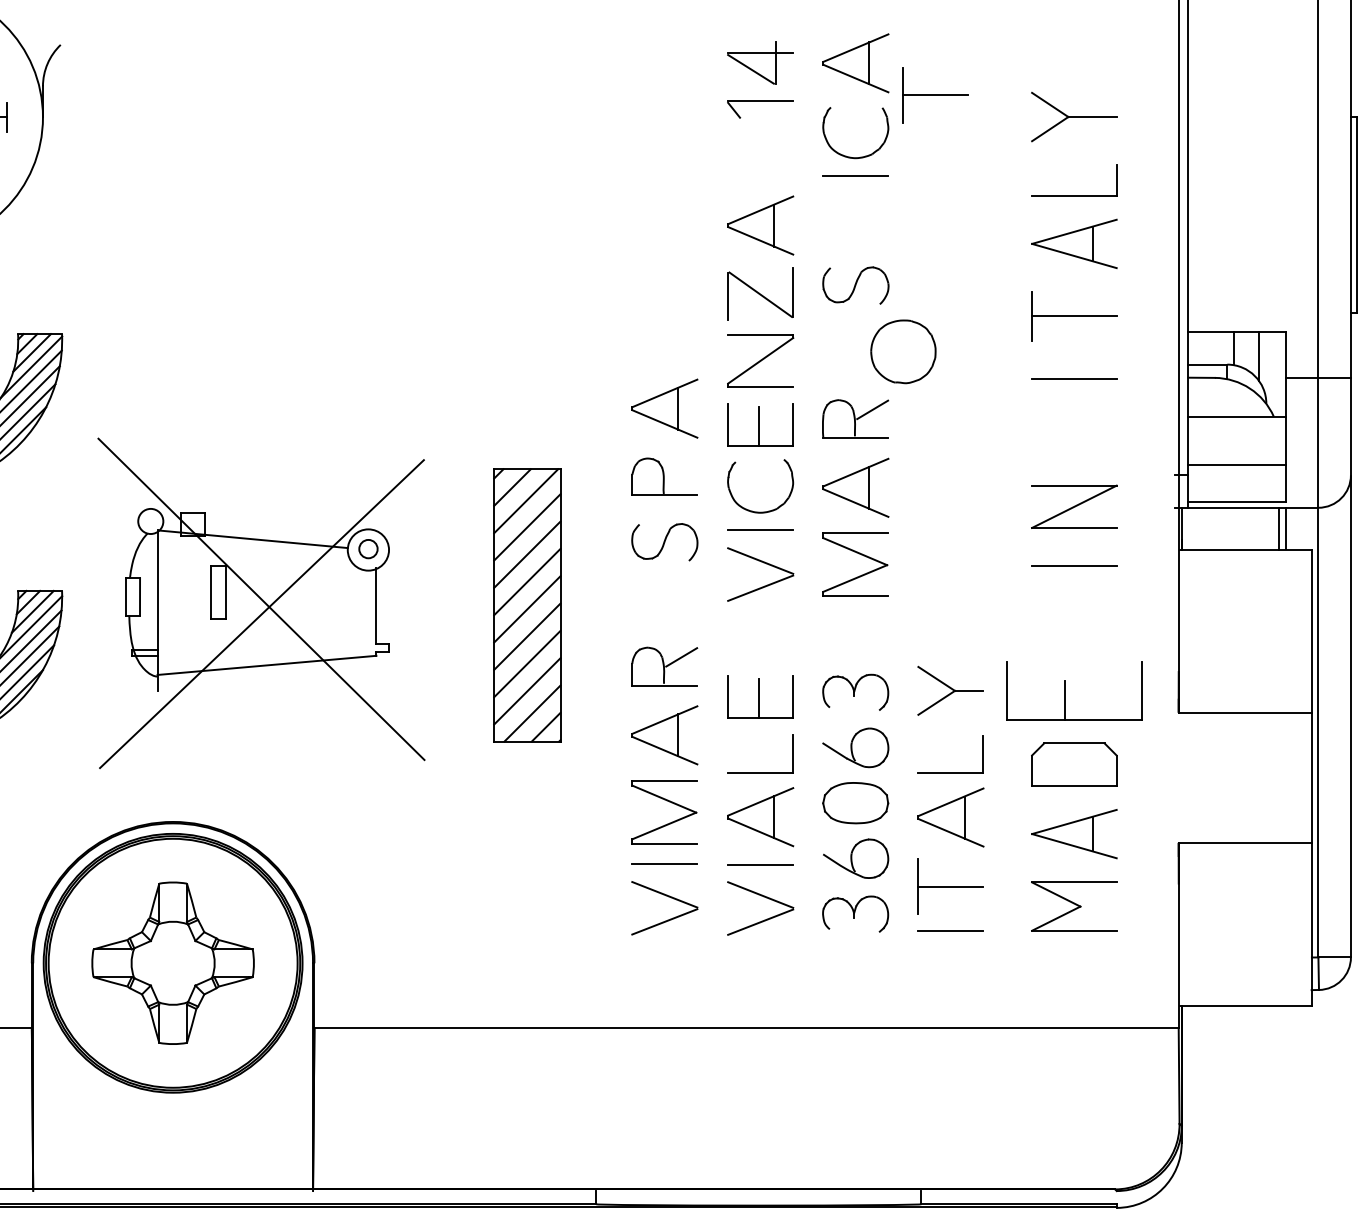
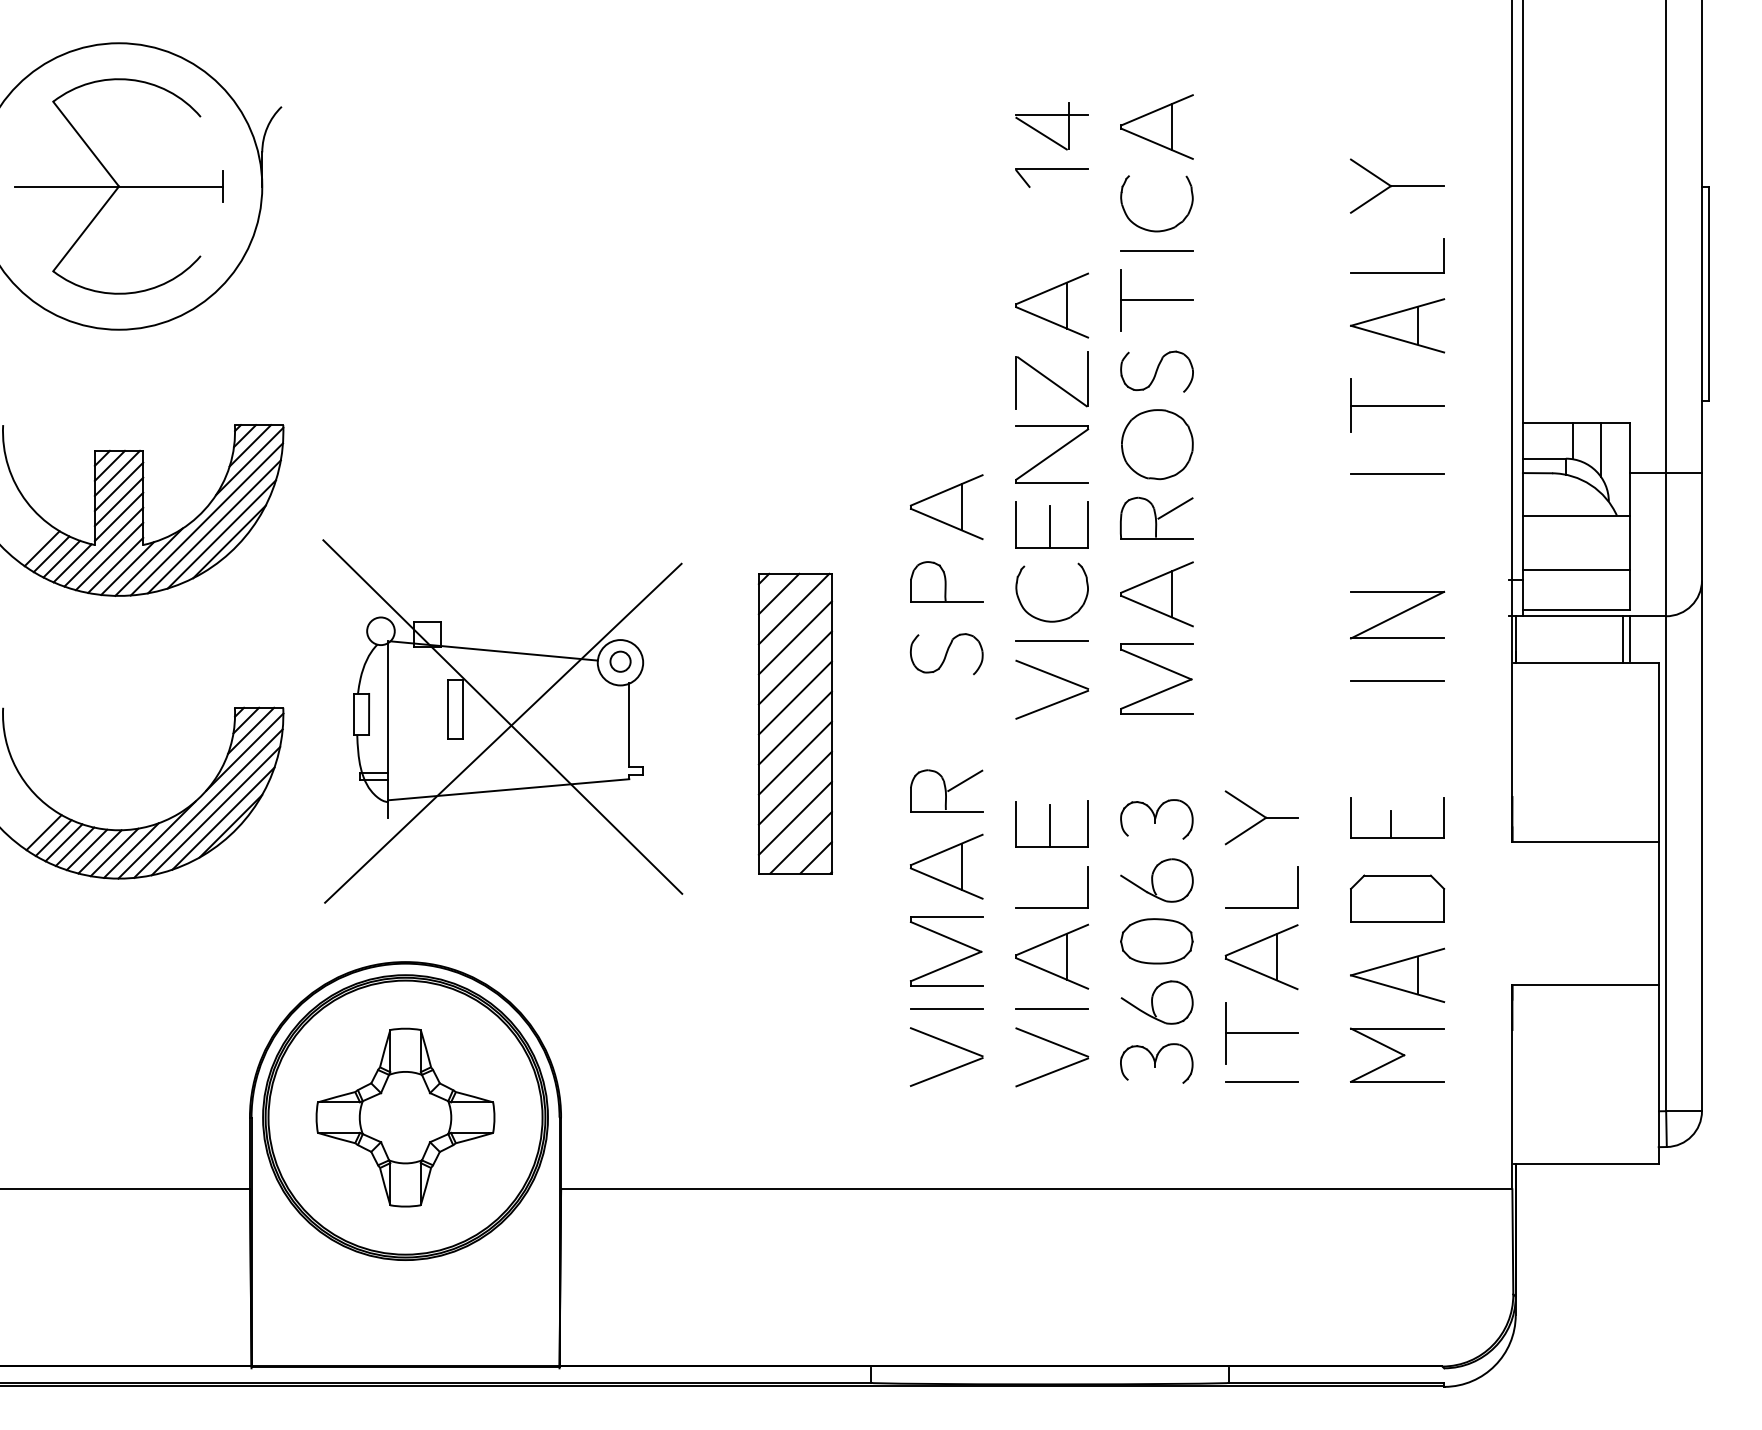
part: (935, 95) -> (1156, 300), moved
part: (903, 351) -> (1157, 444), moved
part: (1074, 690) -> (1397, 817), size x0.62

